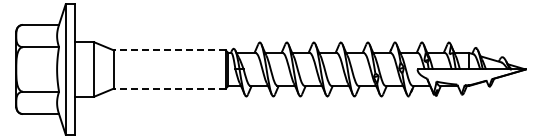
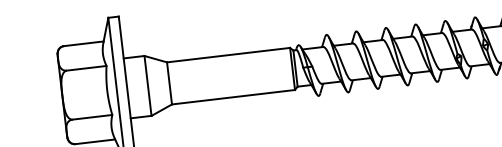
line: (169, 50) -> (228, 55), dashed -> solid
line: (169, 88) -> (233, 97), dashed -> solid

